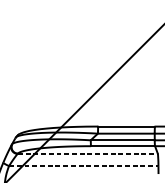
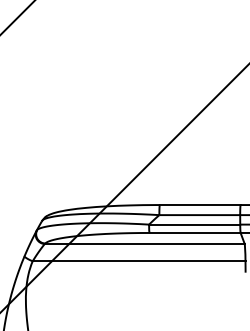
line: (87, 153) -> (144, 243), dashed -> solid
line: (84, 166) -> (139, 261), dashed -> solid

